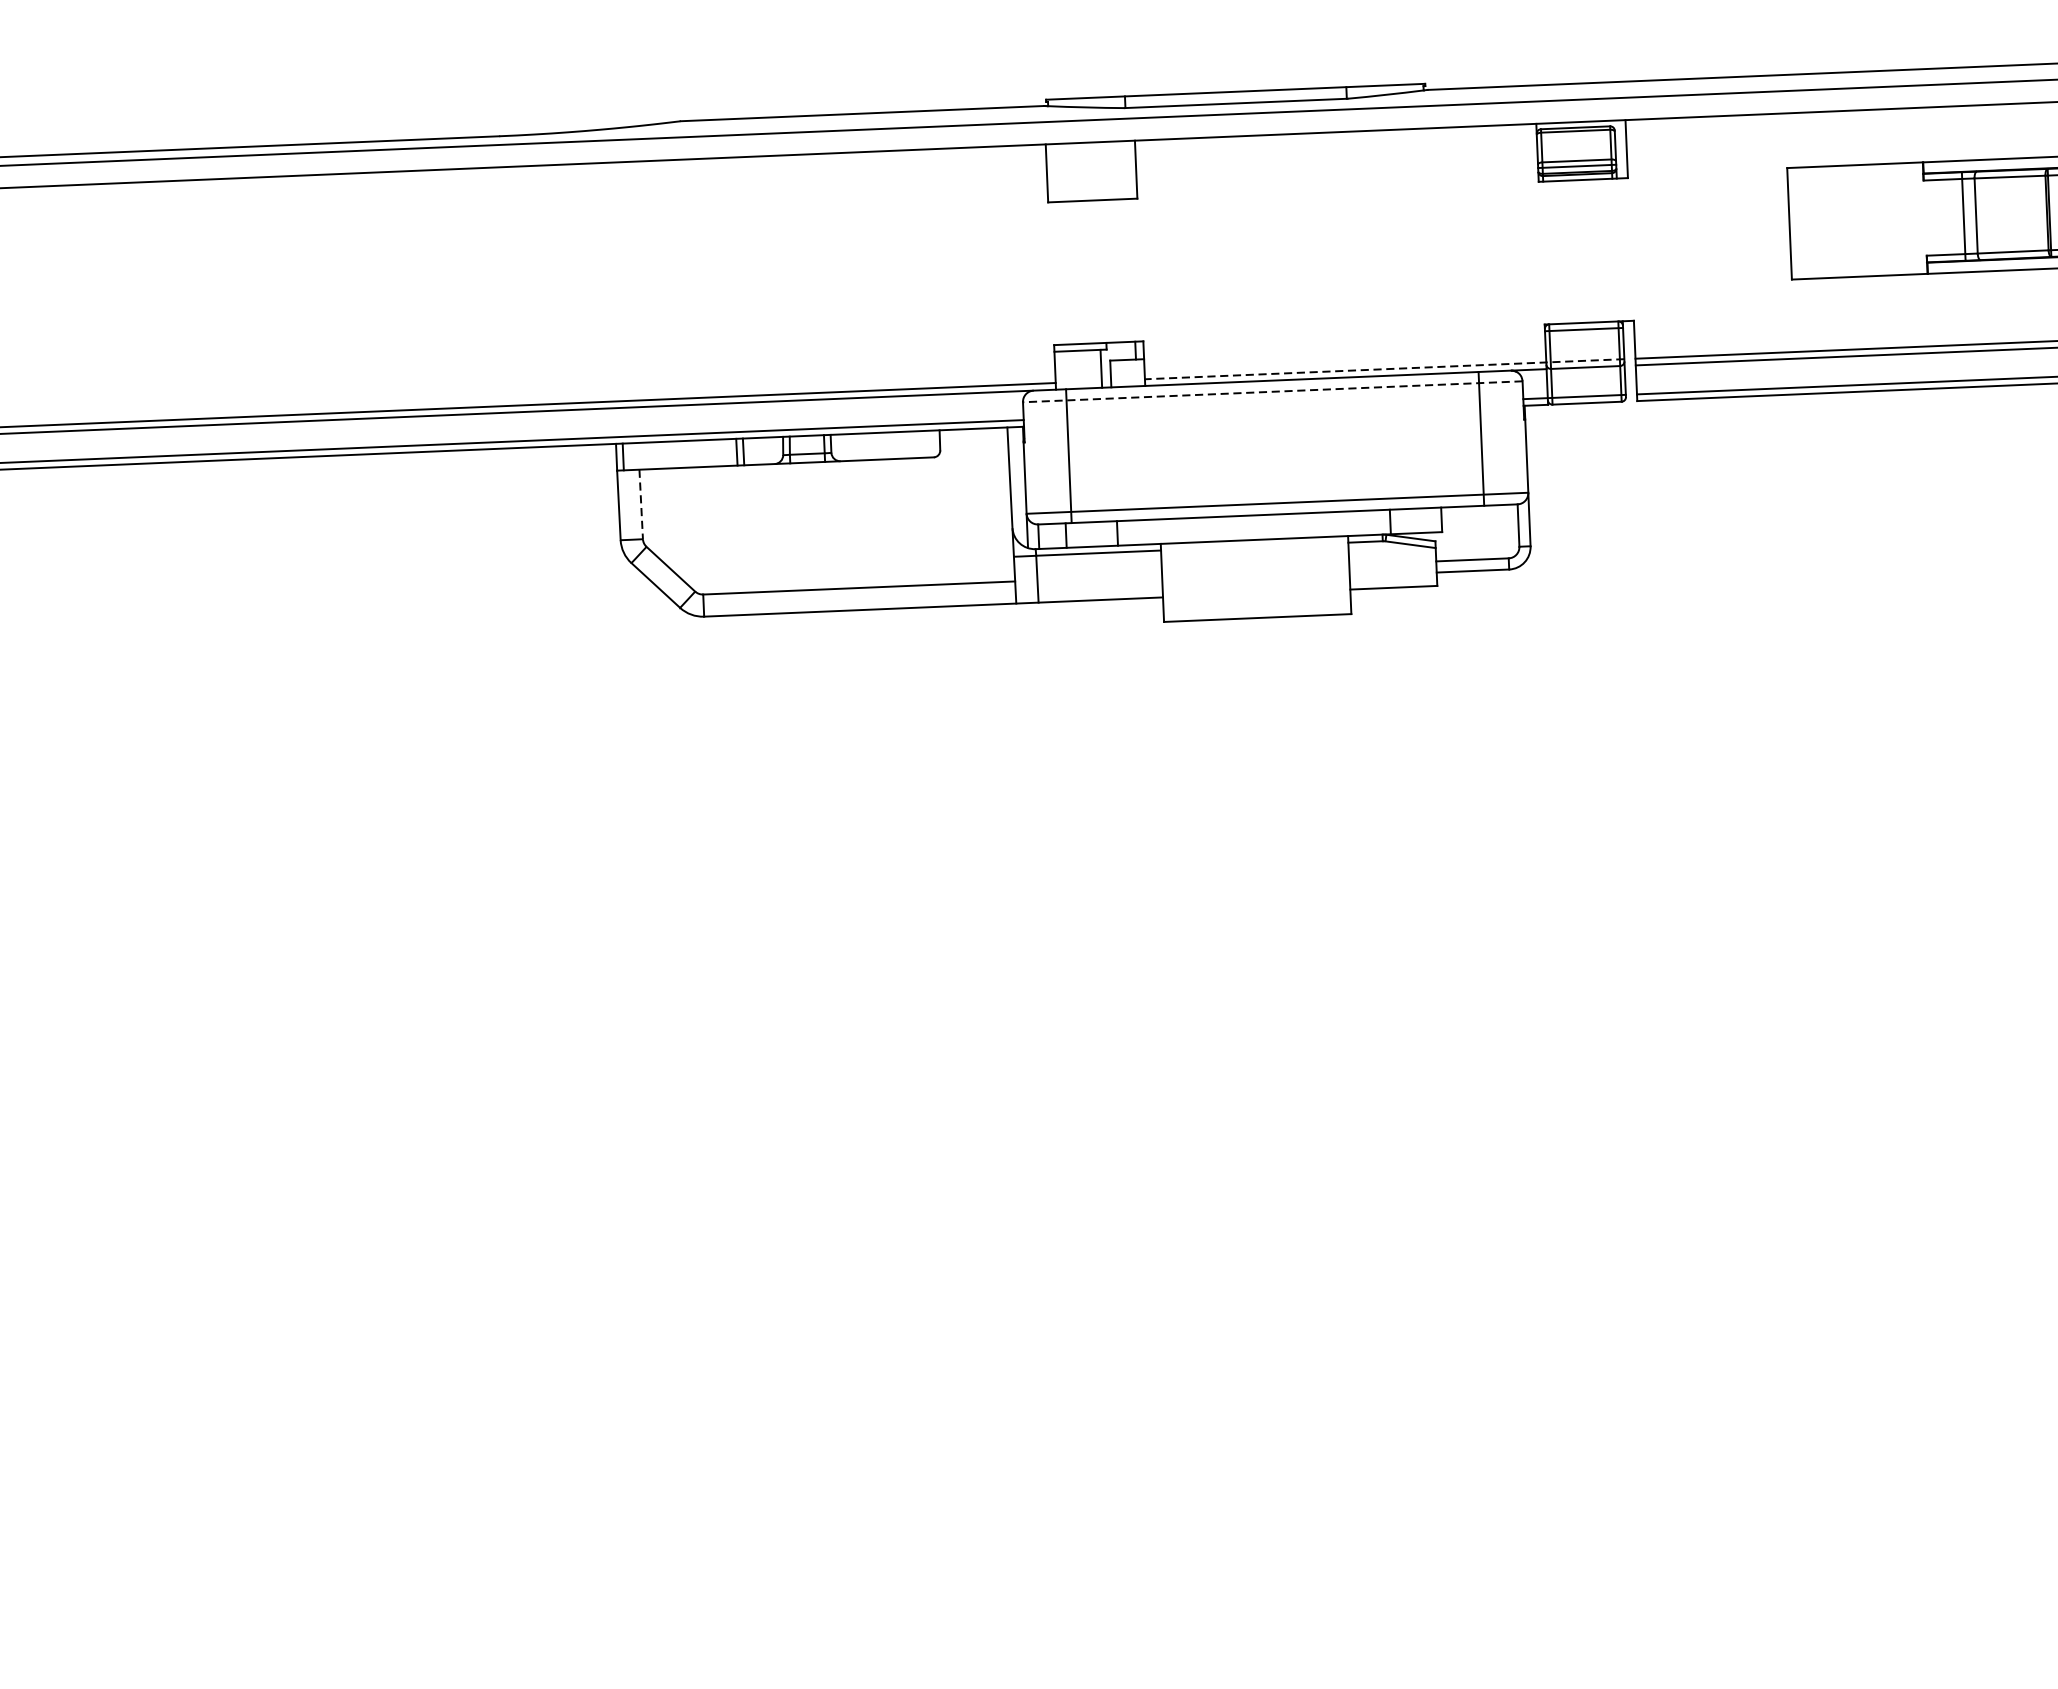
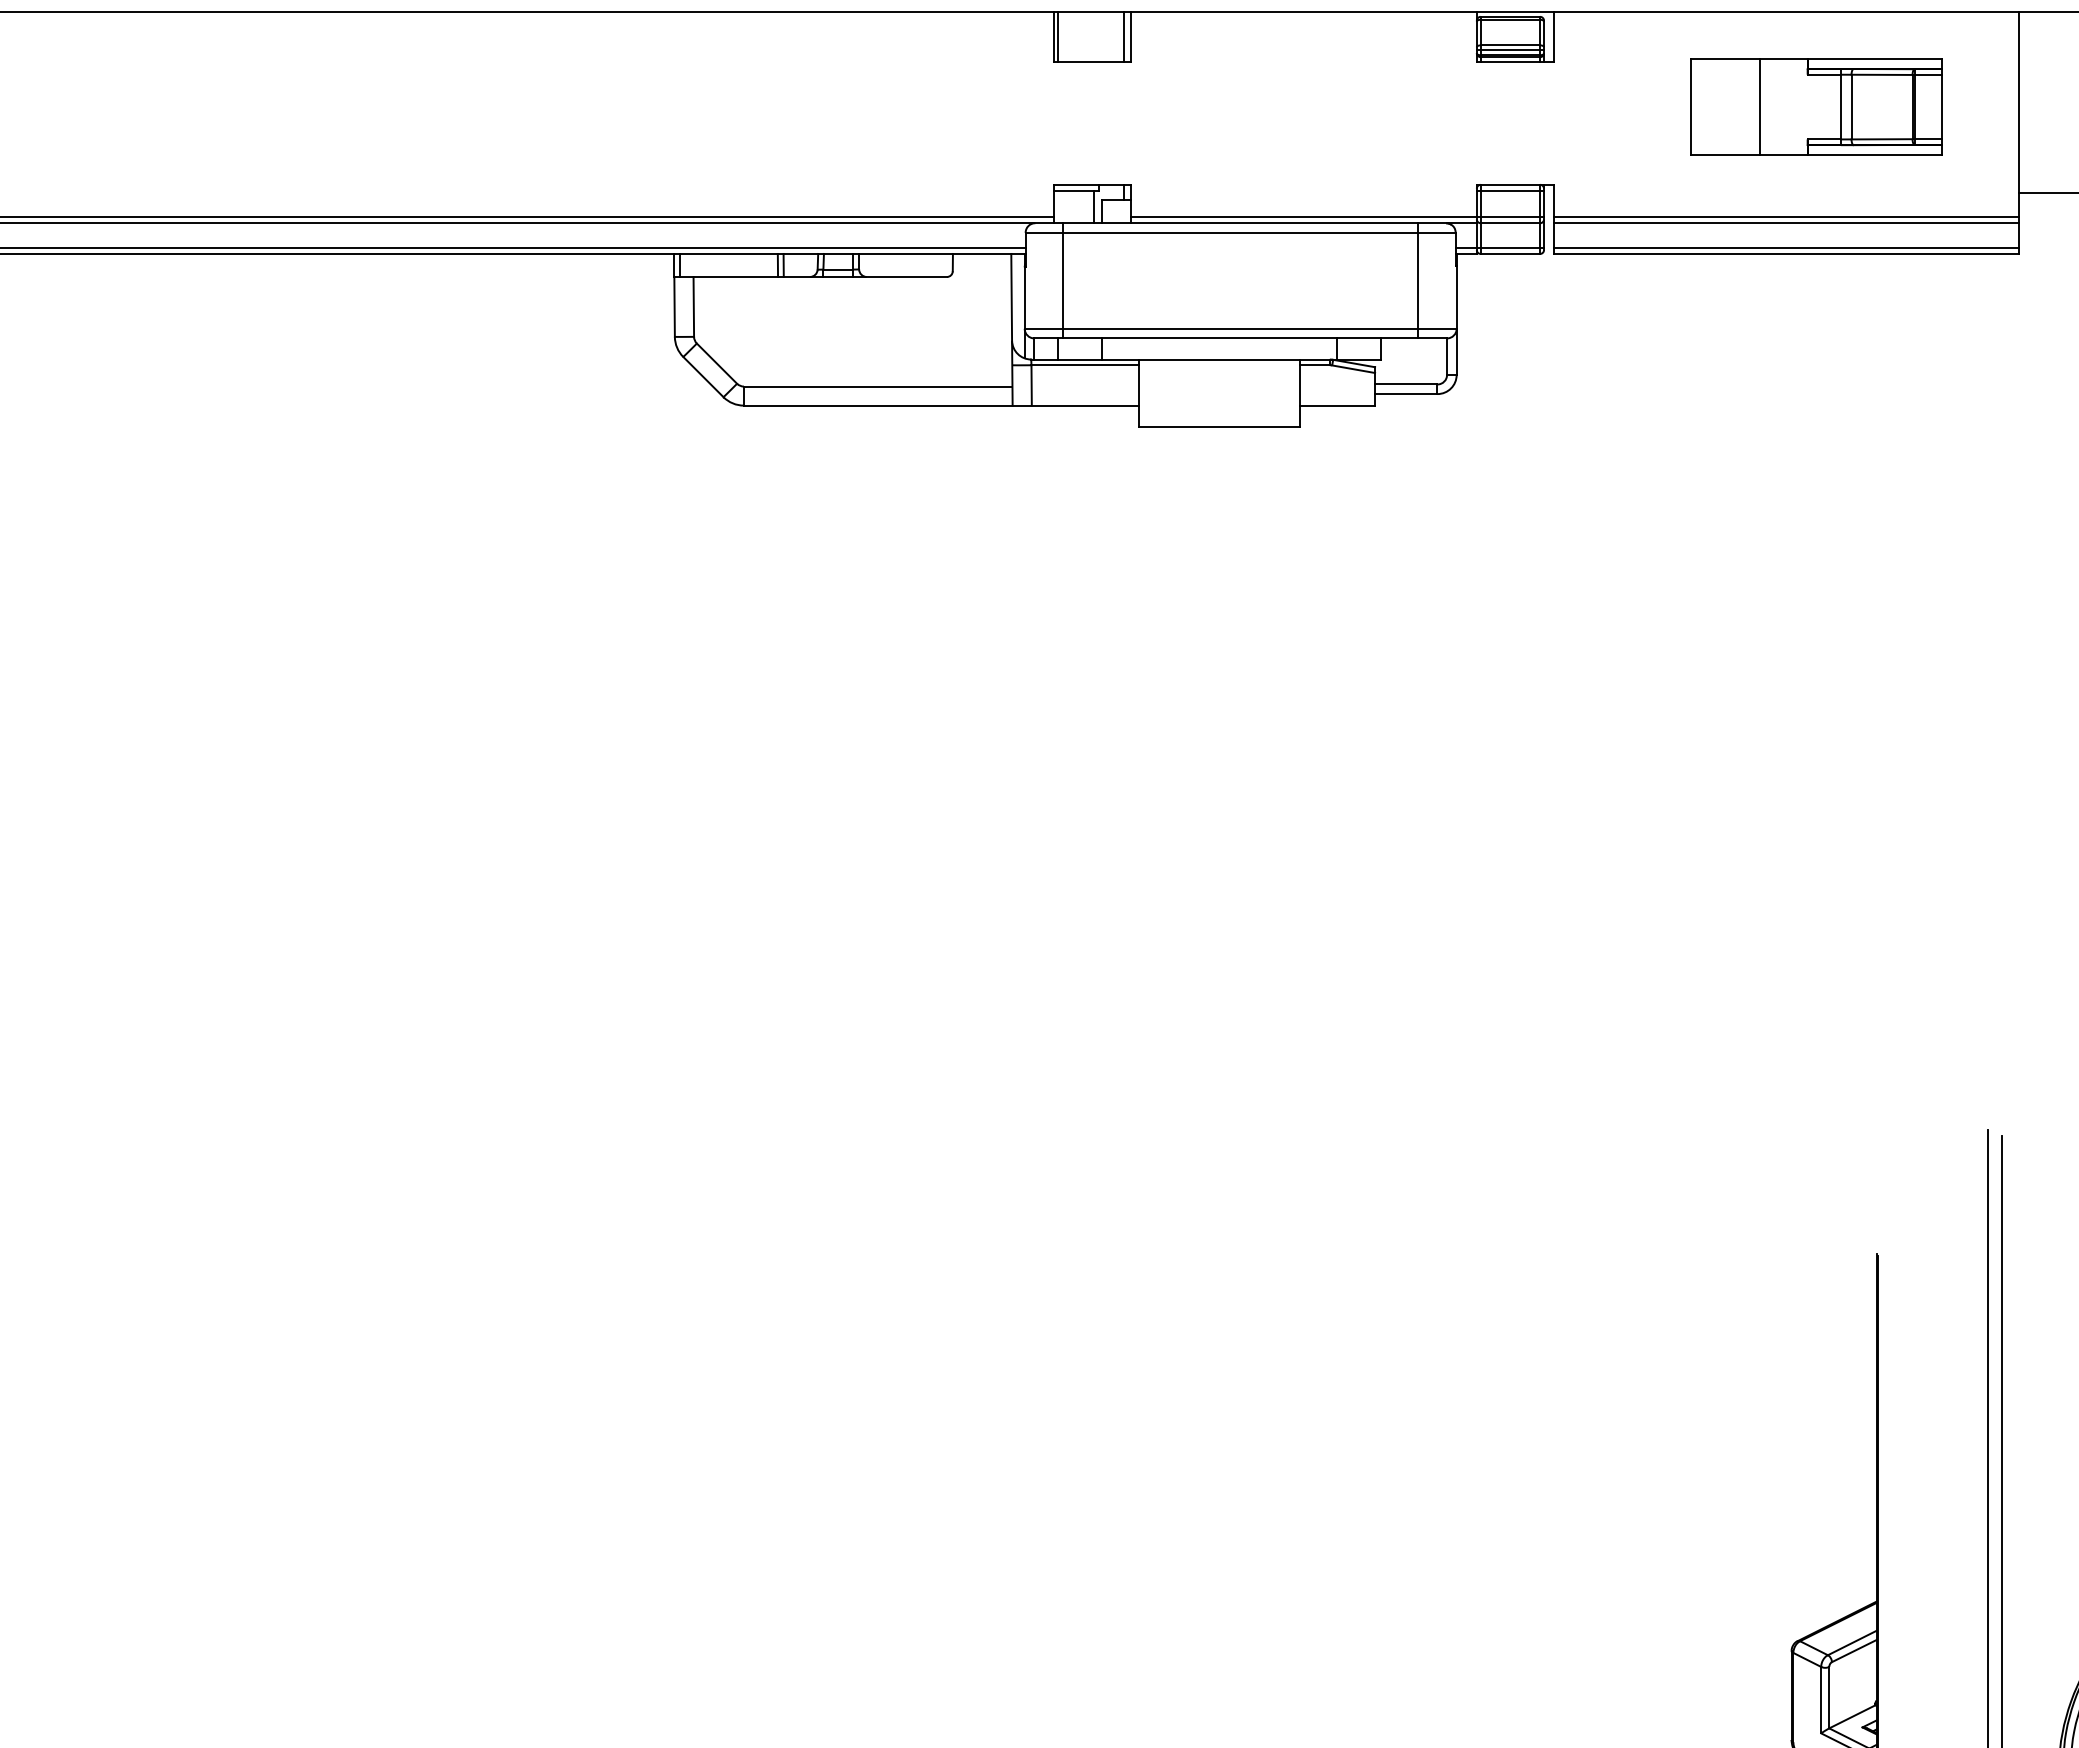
line: (1128, 169) -> (1124, 36), added
line: (1050, 172) -> (1057, 36), added
line: (1870, 220) -> (1760, 107), added
line: (1384, 369) -> (1337, 217), dashed -> solid
line: (1272, 391) -> (1240, 232), dashed -> solid
line: (640, 503) -> (693, 306), dashed -> solid

